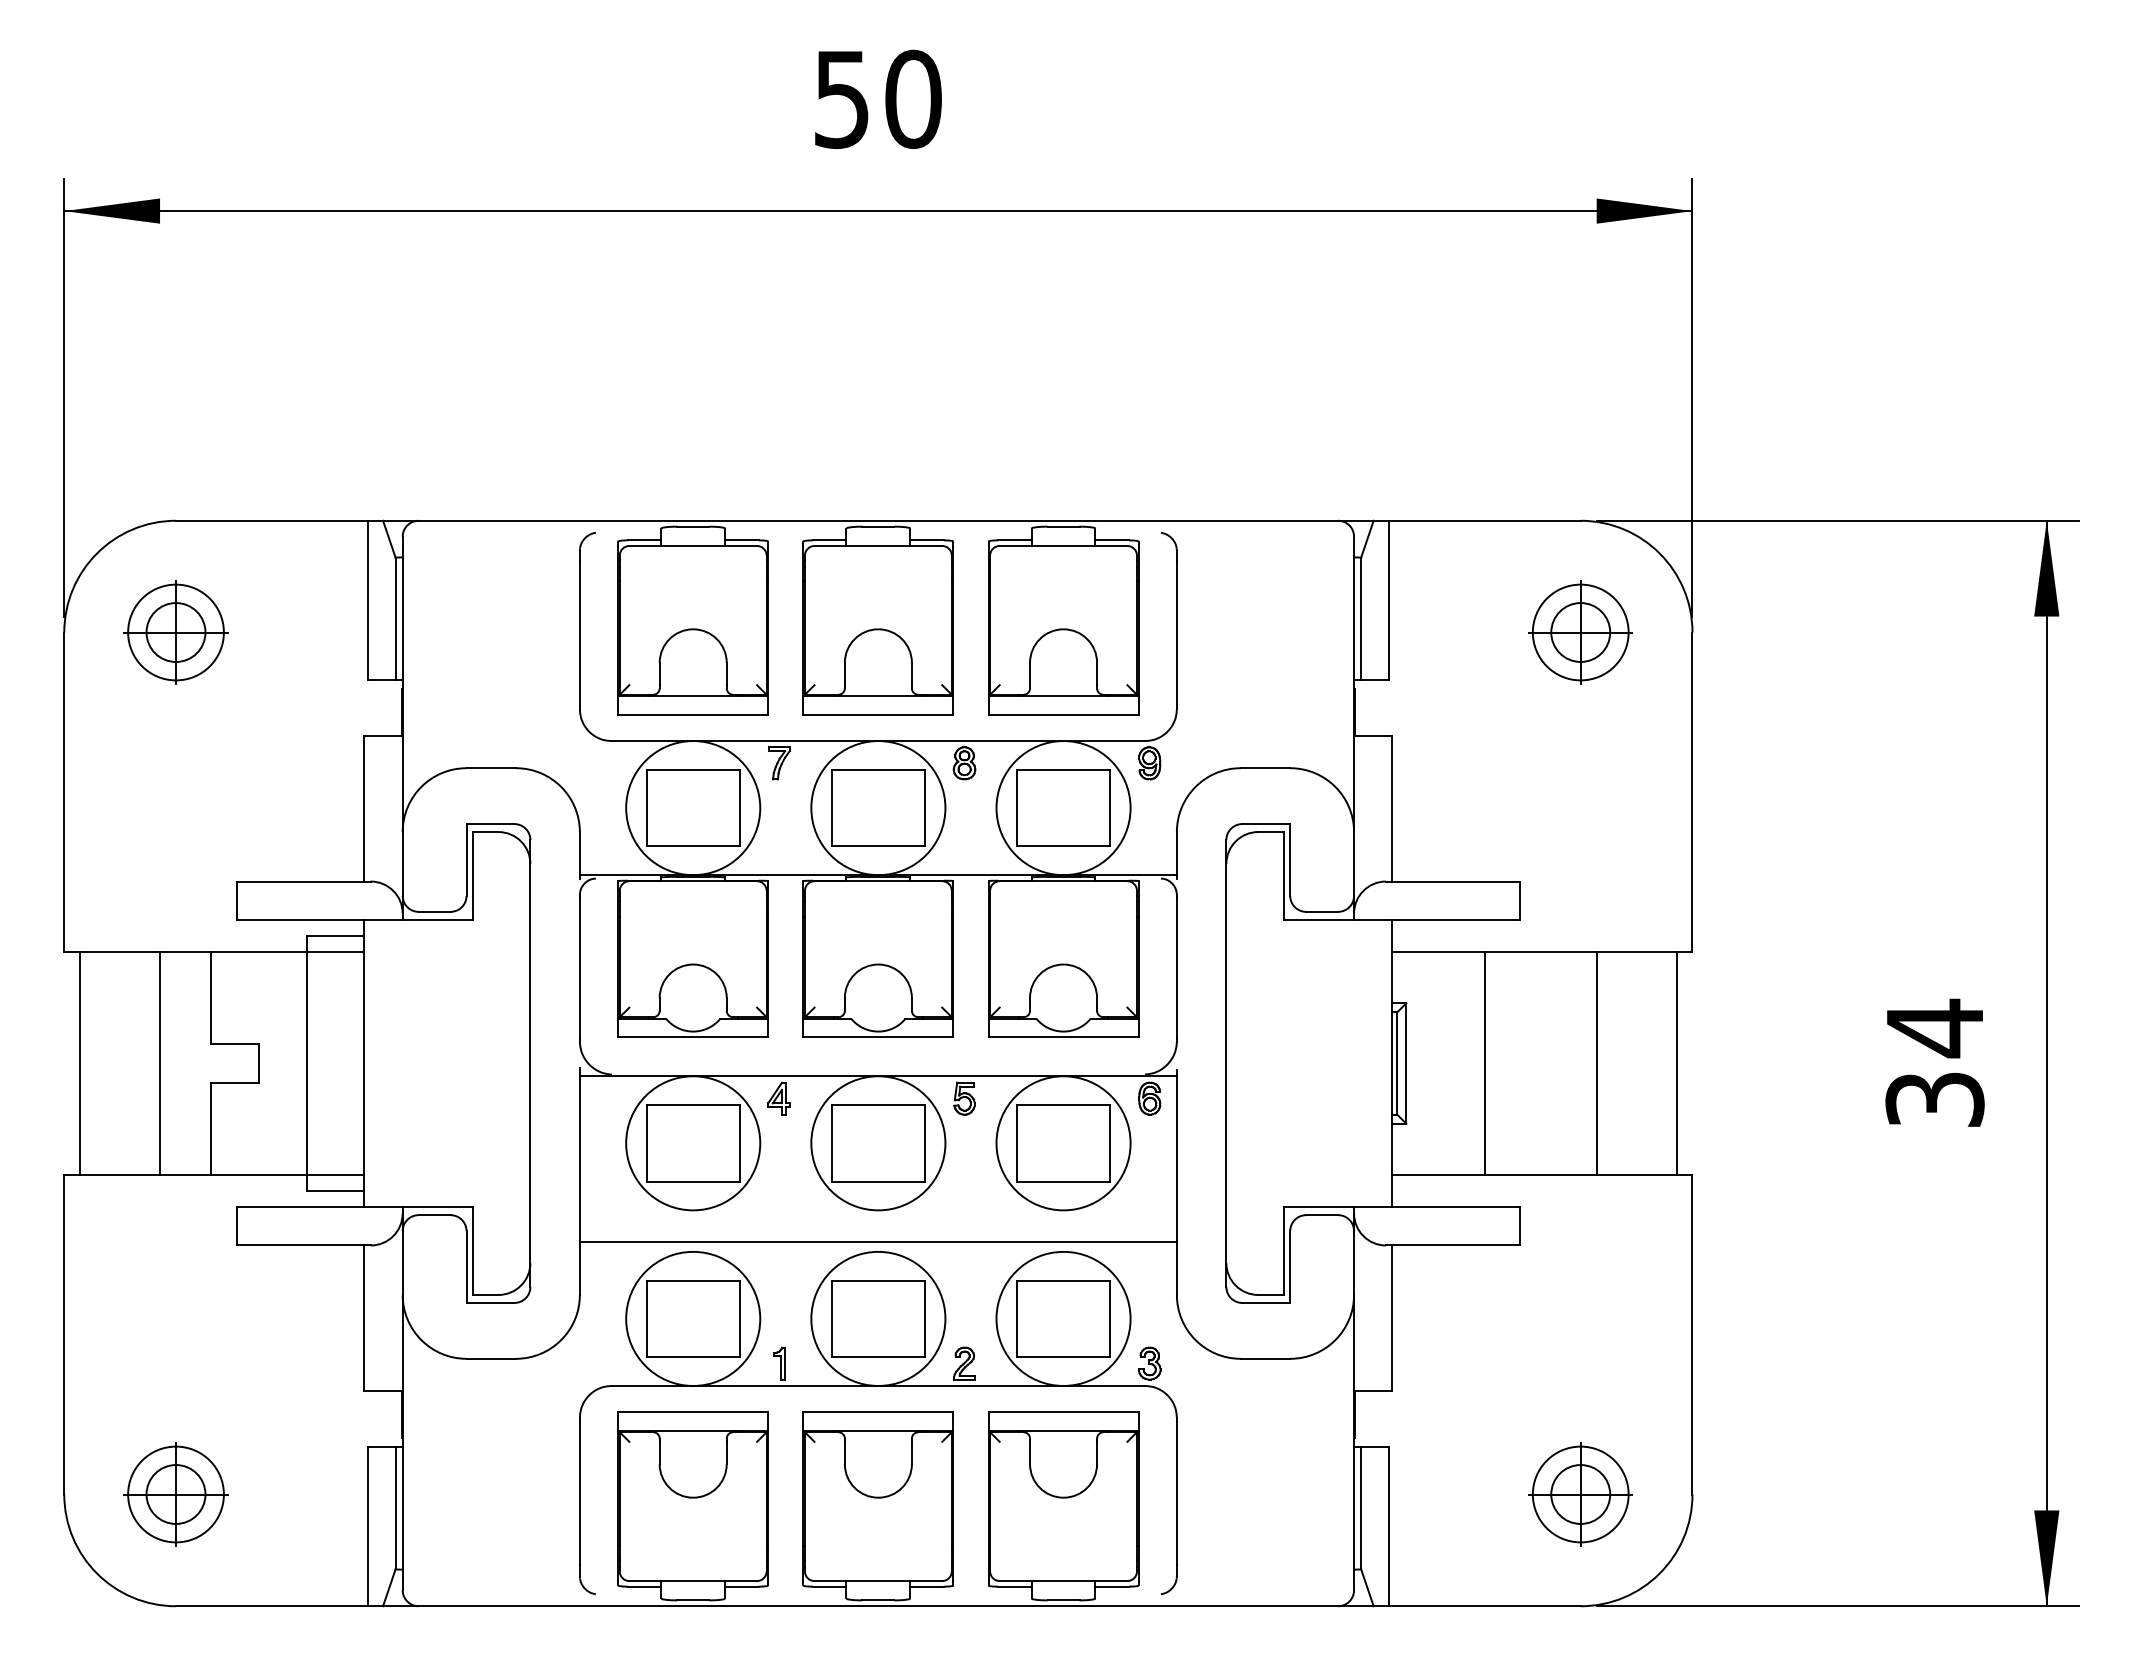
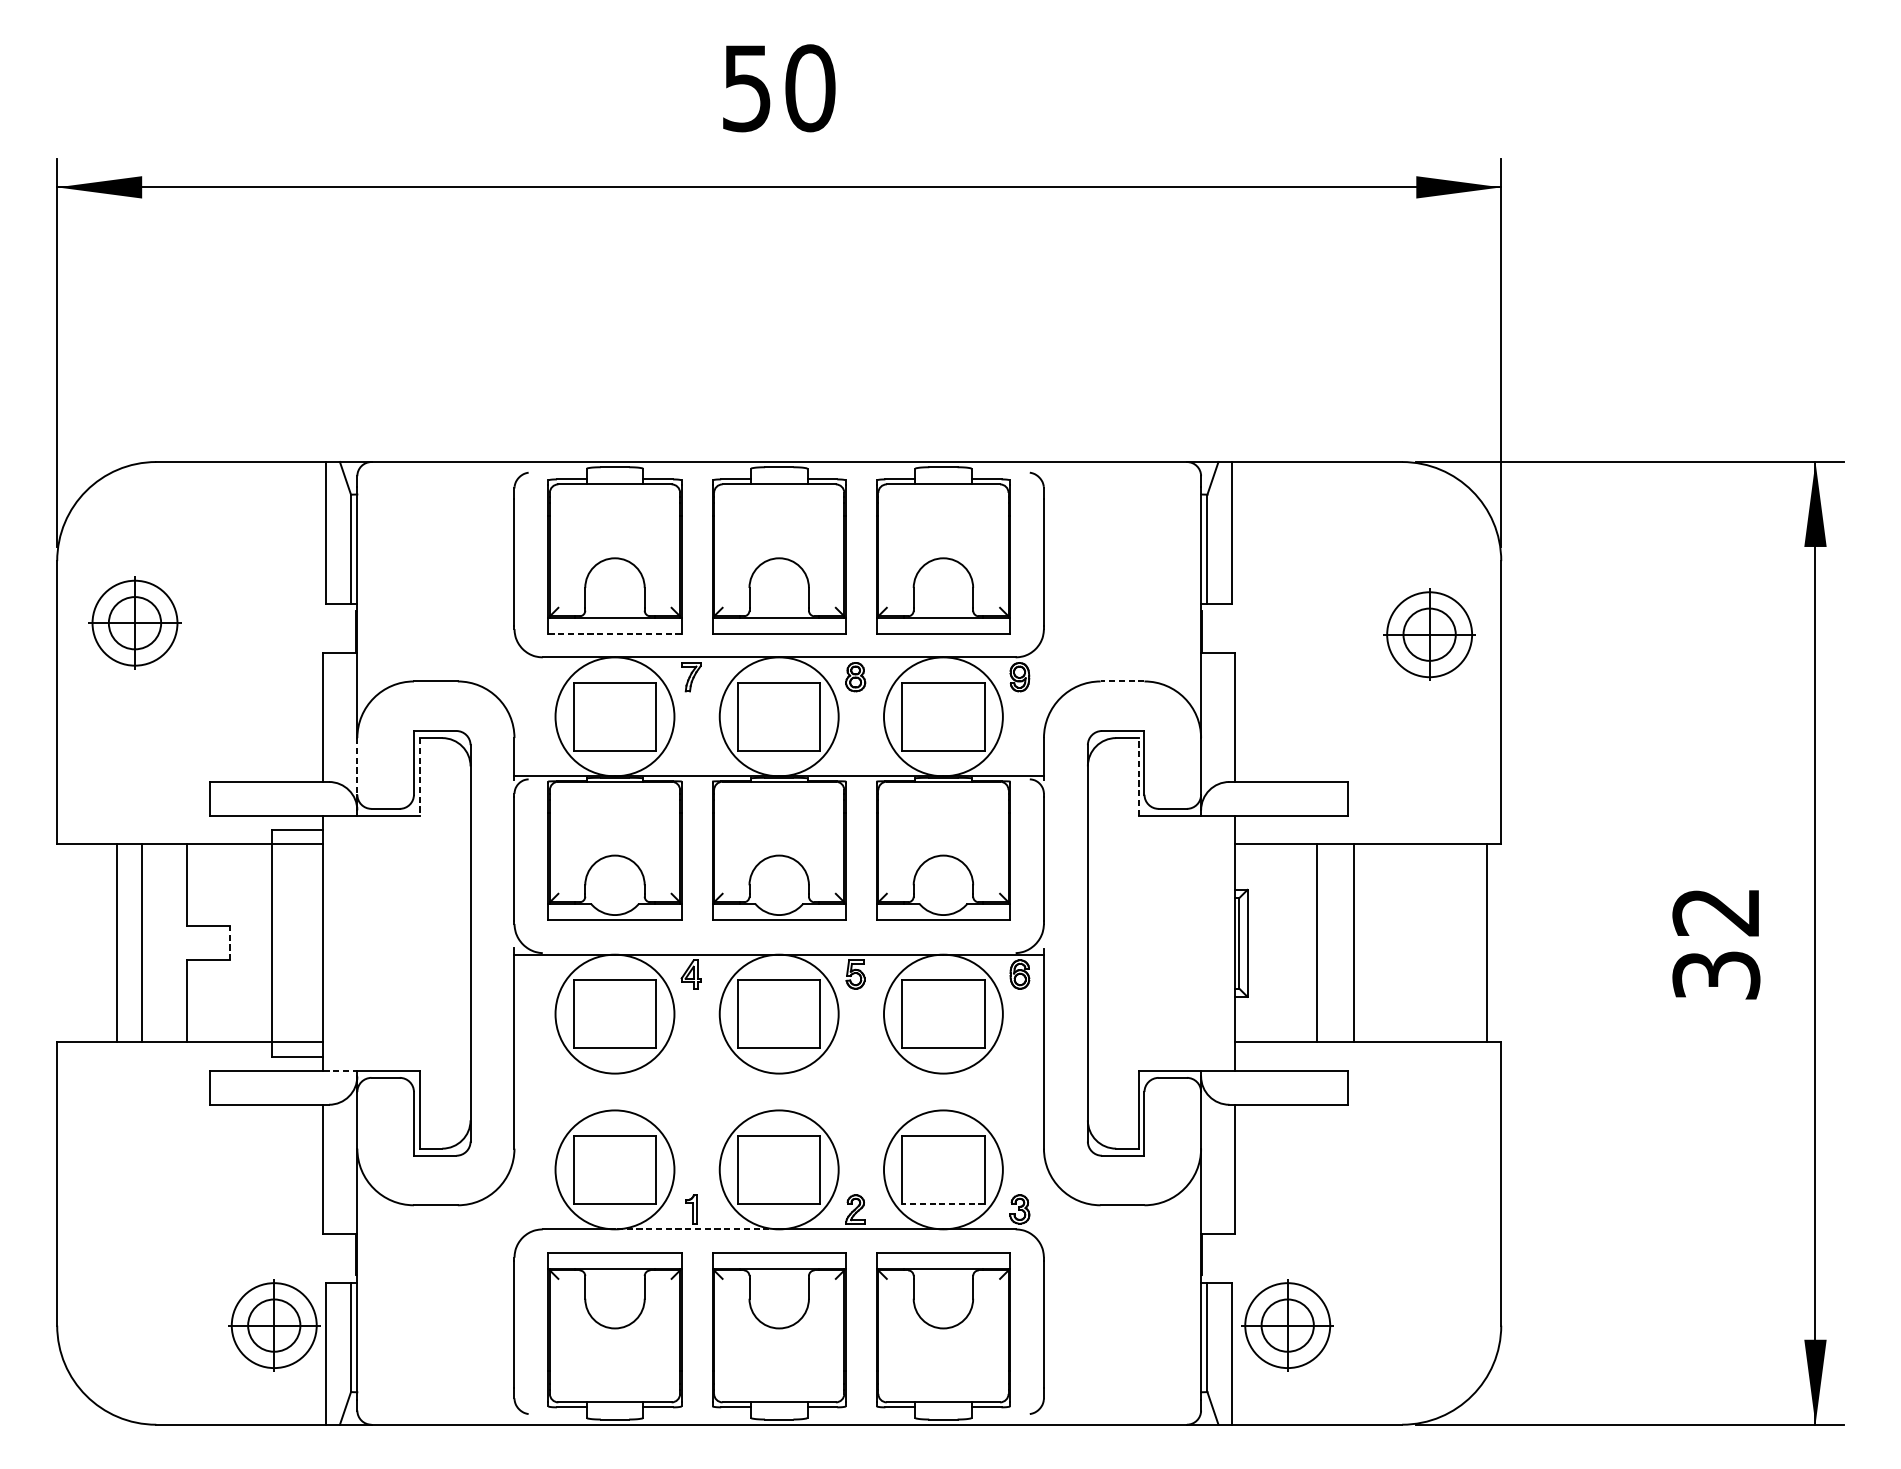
part: (175, 632) -> (134, 623), moved
part: (1580, 632) -> (1429, 634), moved
line: (693, 714) -> (615, 633), solid -> dashed
line: (1265, 768) -> (1122, 681), solid -> dashed
line: (402, 863) -> (357, 765), solid -> dashed
line: (472, 875) -> (419, 776), solid -> dashed
line: (1283, 875) -> (1138, 776), solid -> dashed
text: (1933, 1028) -> (1715, 912), 34 -> 32
line: (80, 1063) -> (117, 943), moved
line: (259, 1063) -> (230, 943), solid -> dashed
line: (1596, 1063) -> (1354, 943), moved
line: (384, 1207) -> (341, 1071), solid -> dashed
line: (877, 1242) -> (778, 1102), removed
line: (1063, 1357) -> (943, 1204), solid -> dashed
line: (785, 1385) -> (696, 1228), solid -> dashed
part: (175, 1494) -> (273, 1325), moved
part: (1580, 1494) -> (1287, 1325), moved

